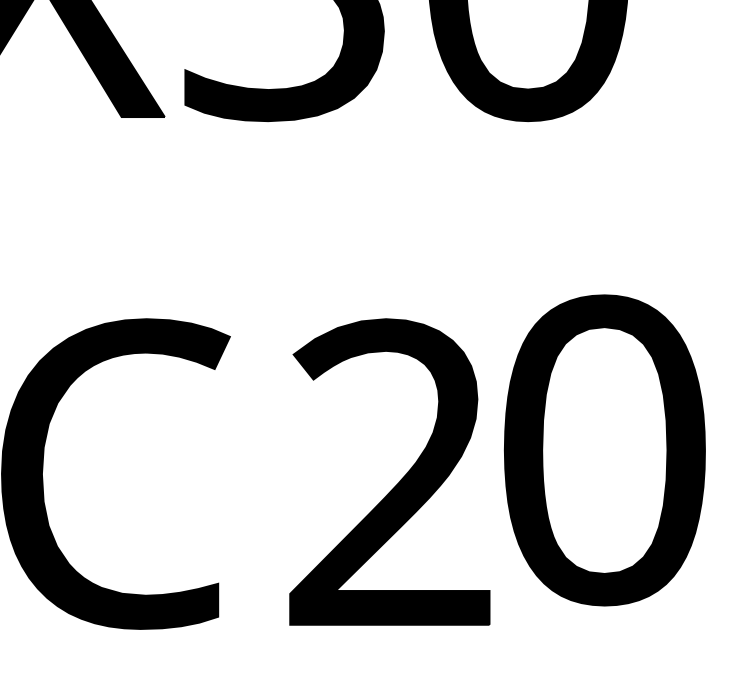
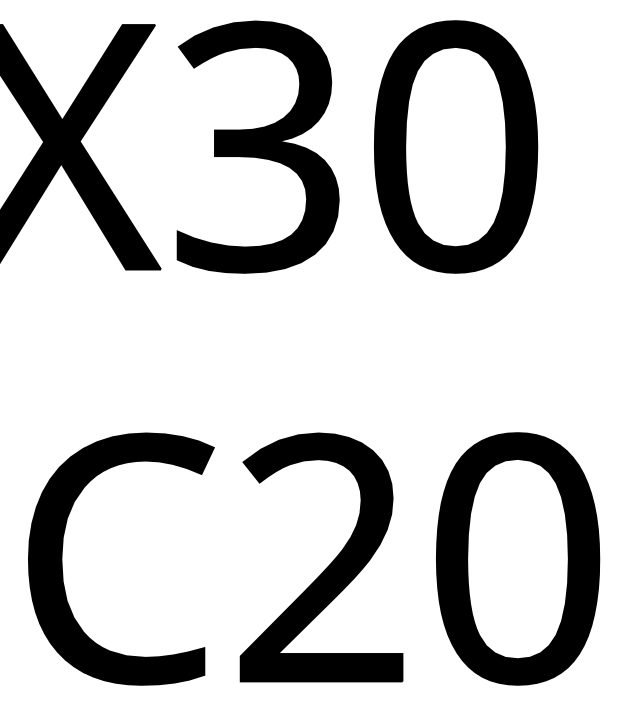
part: (605, 449) -> (518, 558), moved
part: (399, 480) -> (329, 564), moved

